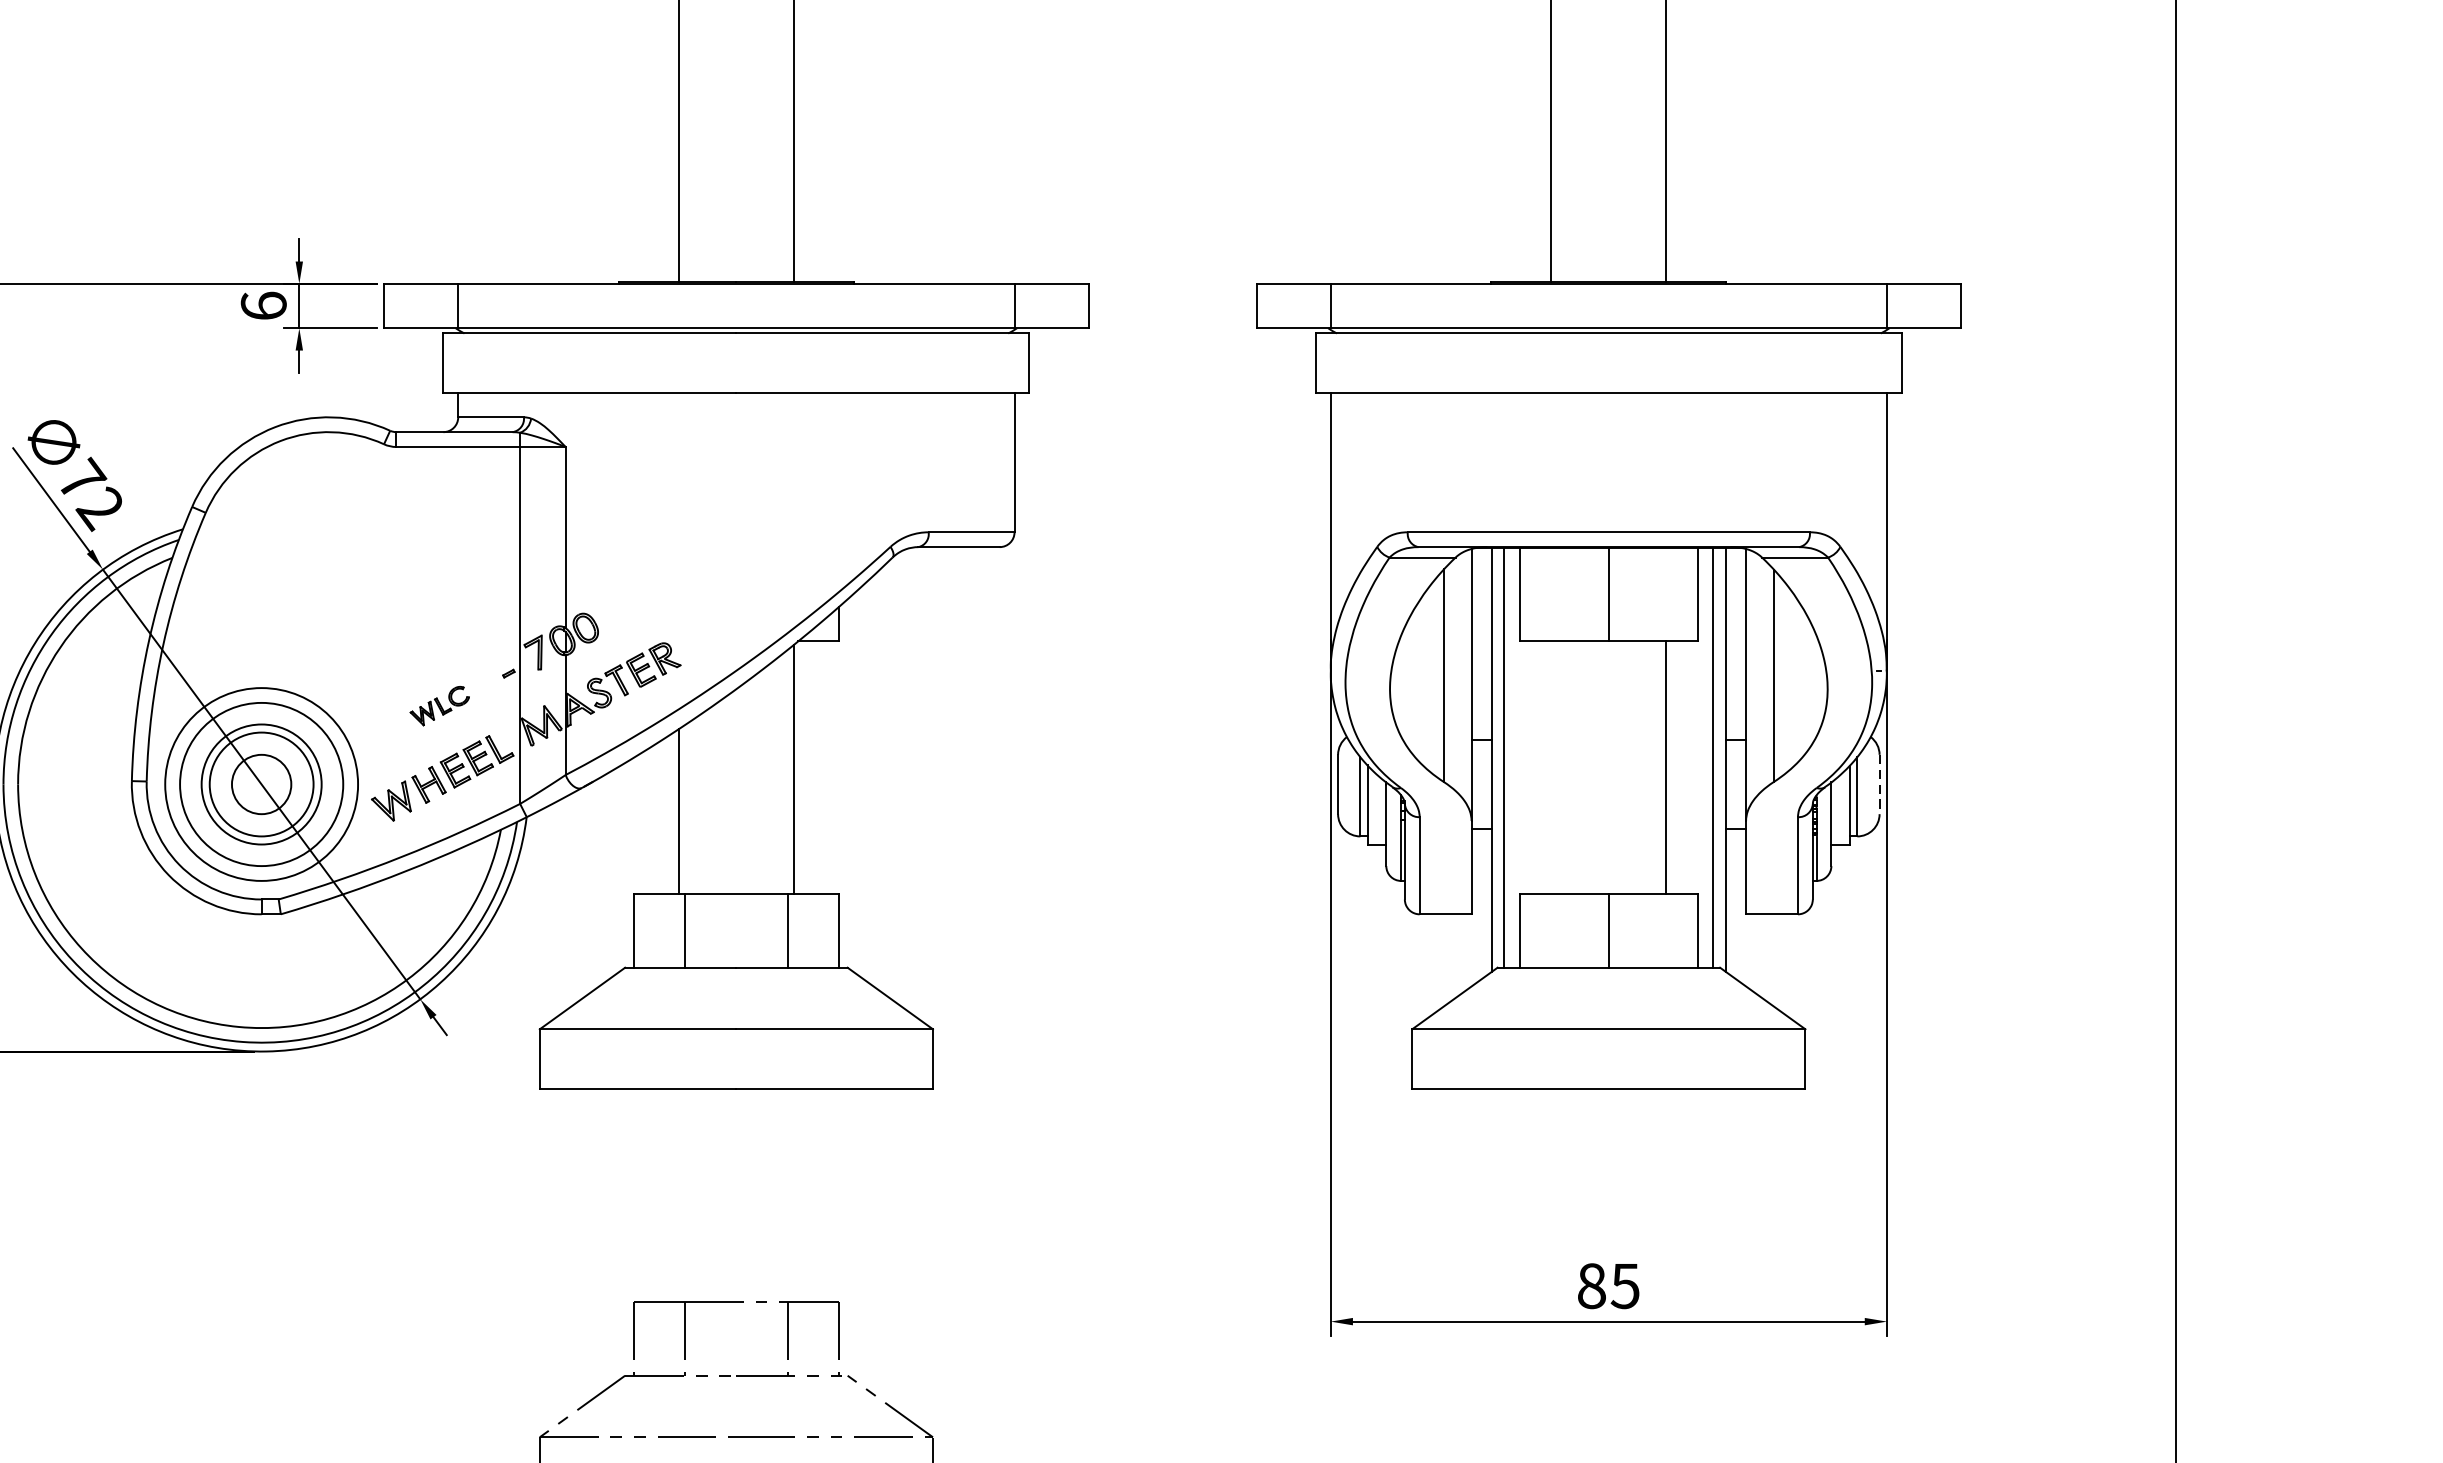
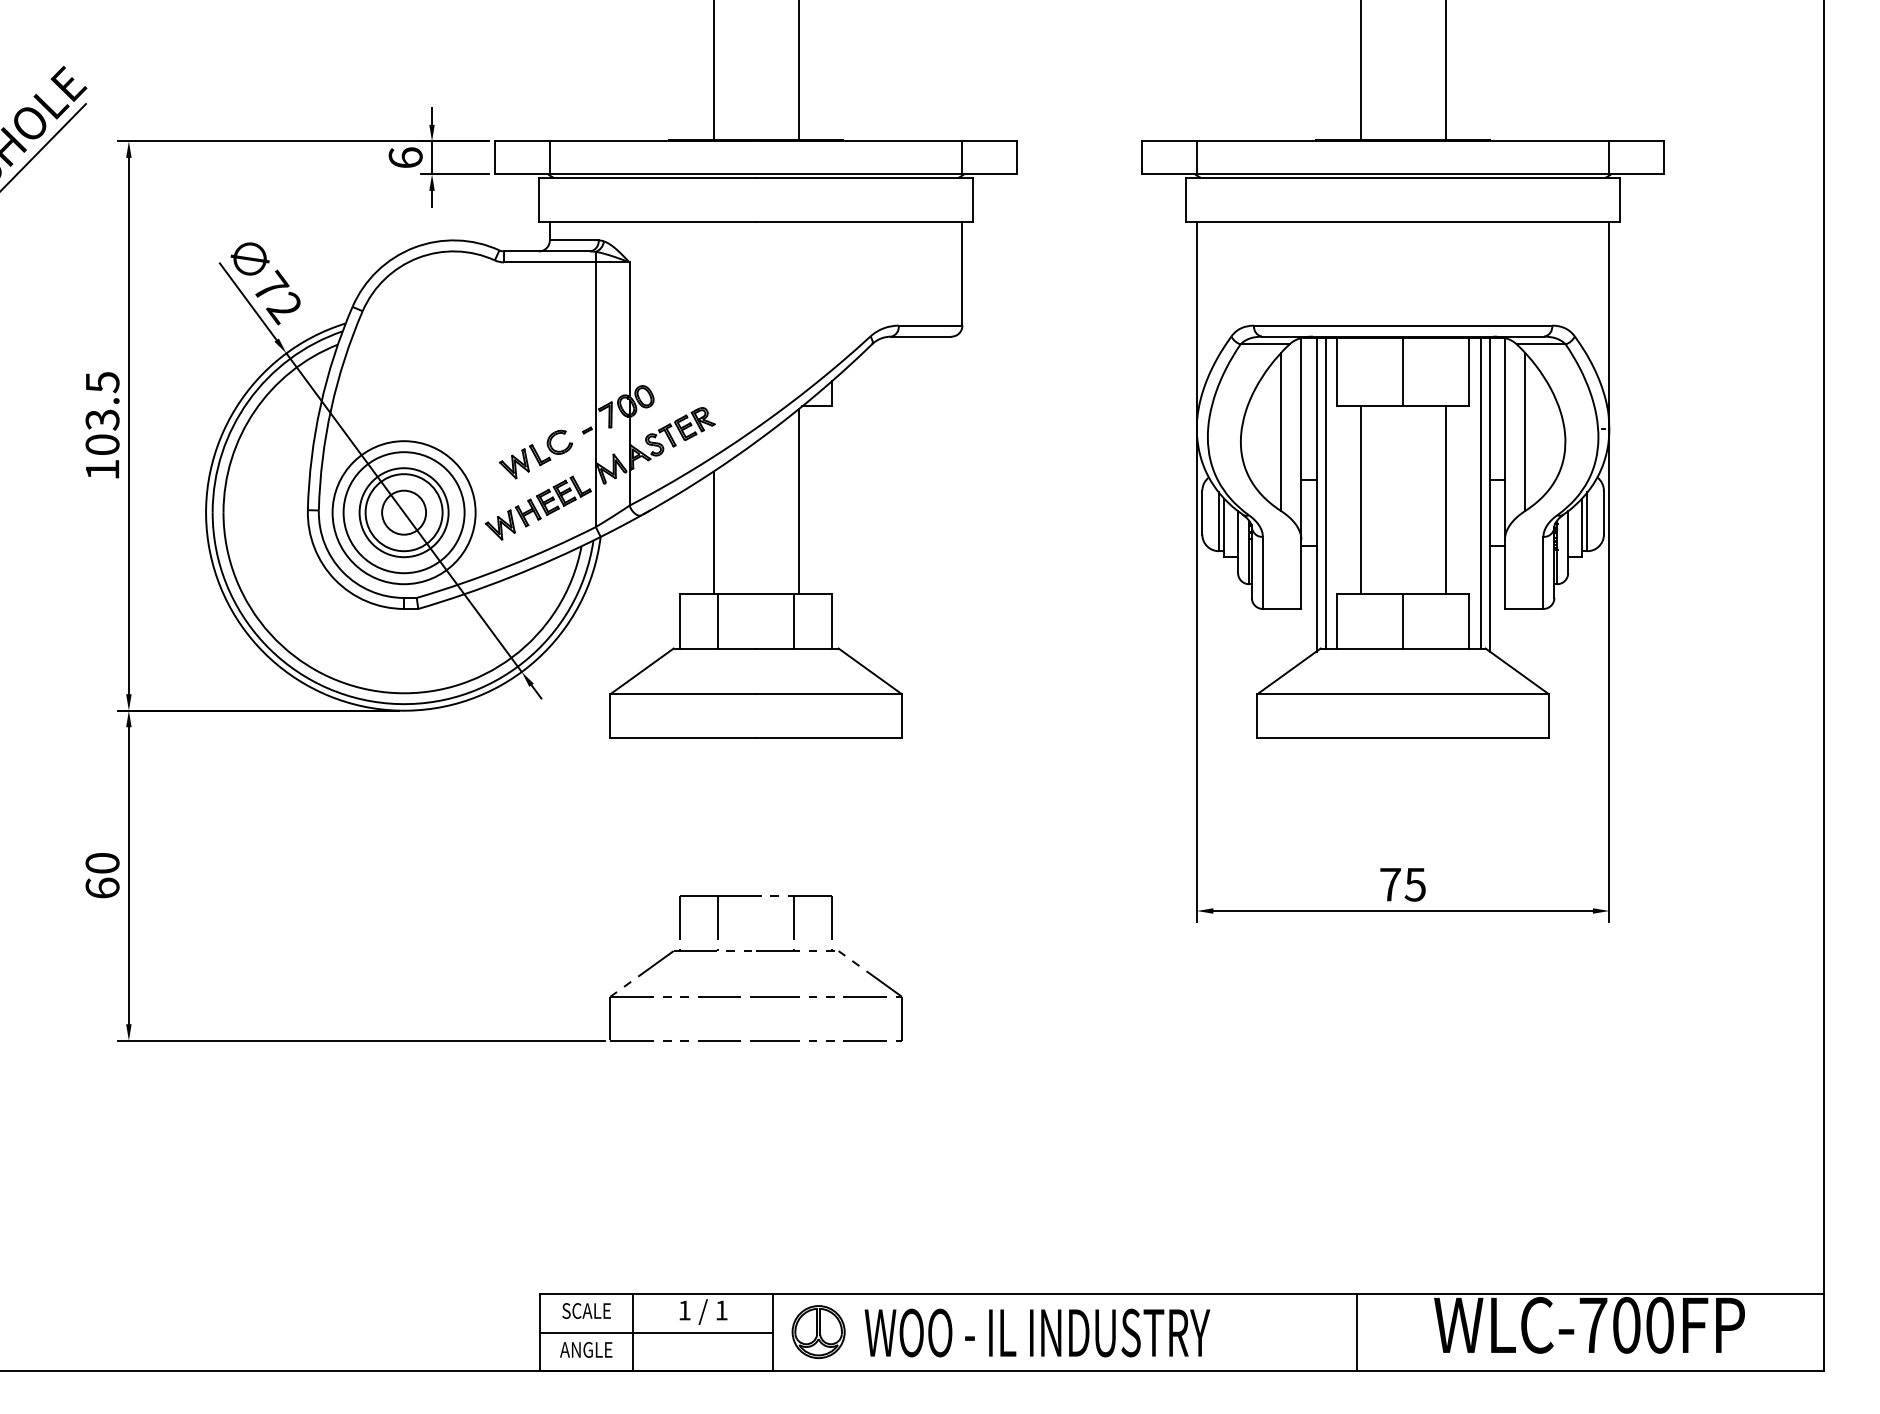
part: (440, 706) -> (536, 454), size x1.67
line: (1551, 766) -> (1360, 499), added
line: (1879, 785) -> (1603, 513), dashed -> solid
text: (1591, 1285) -> (1390, 884), 85 -> 75

